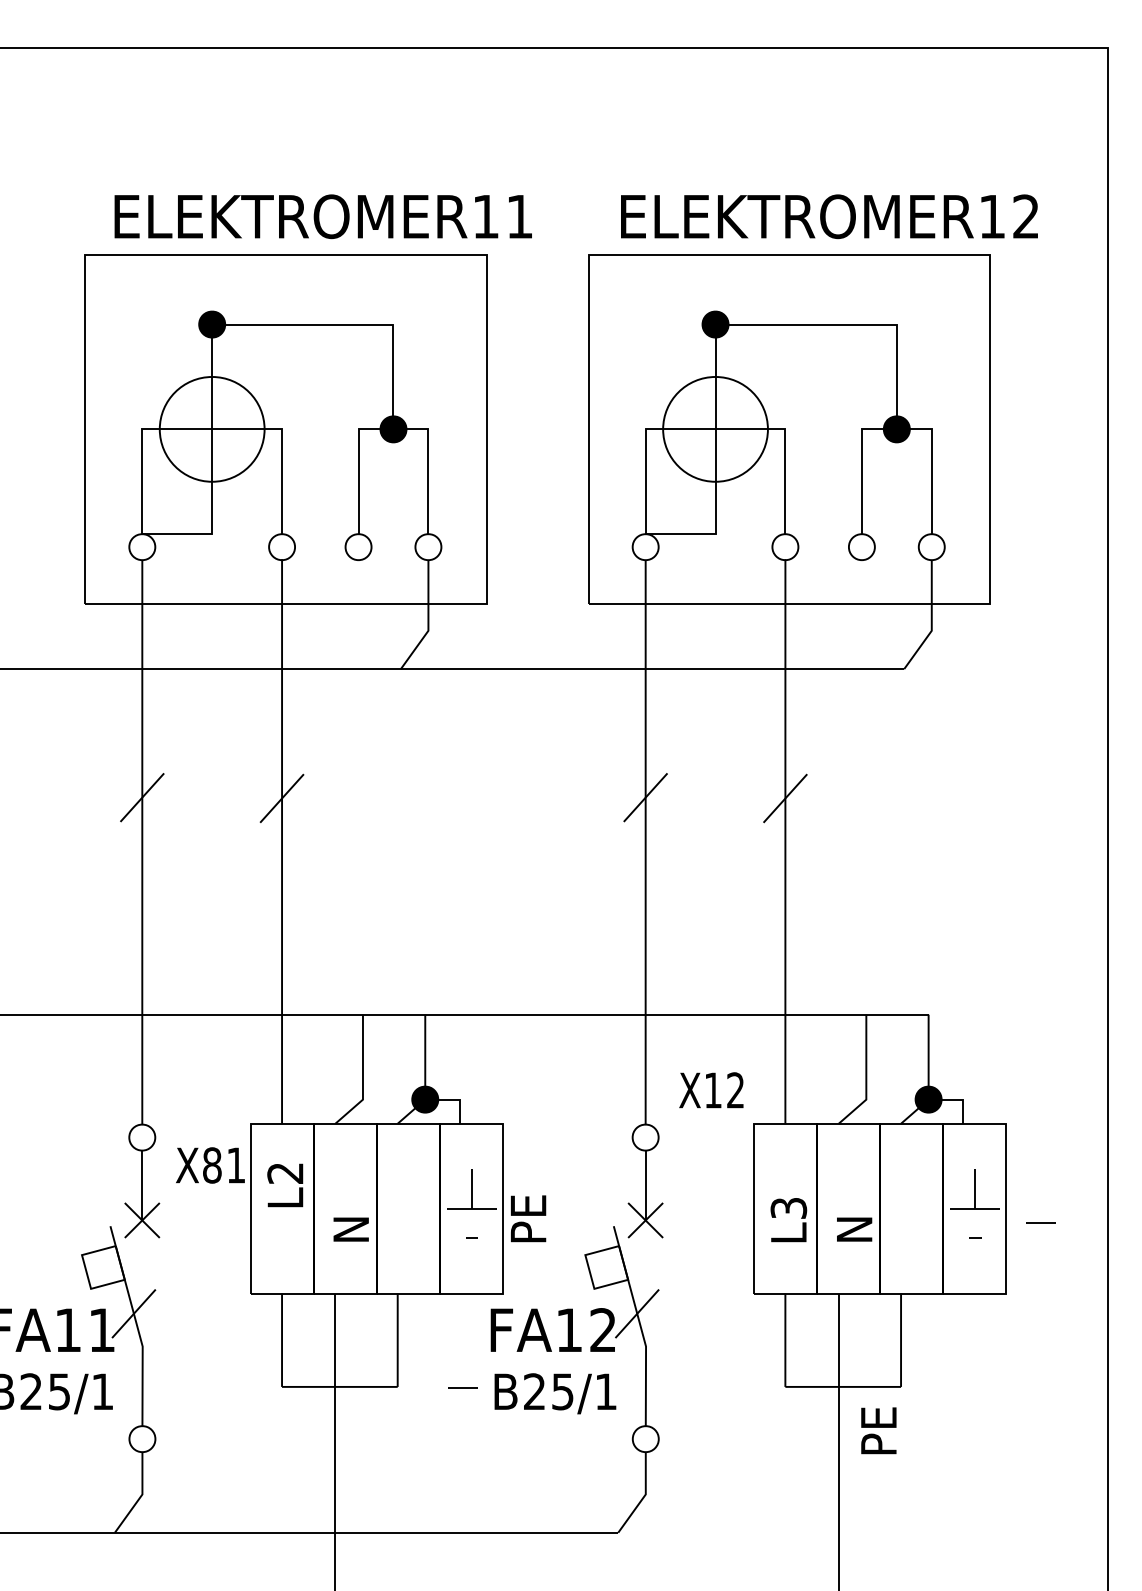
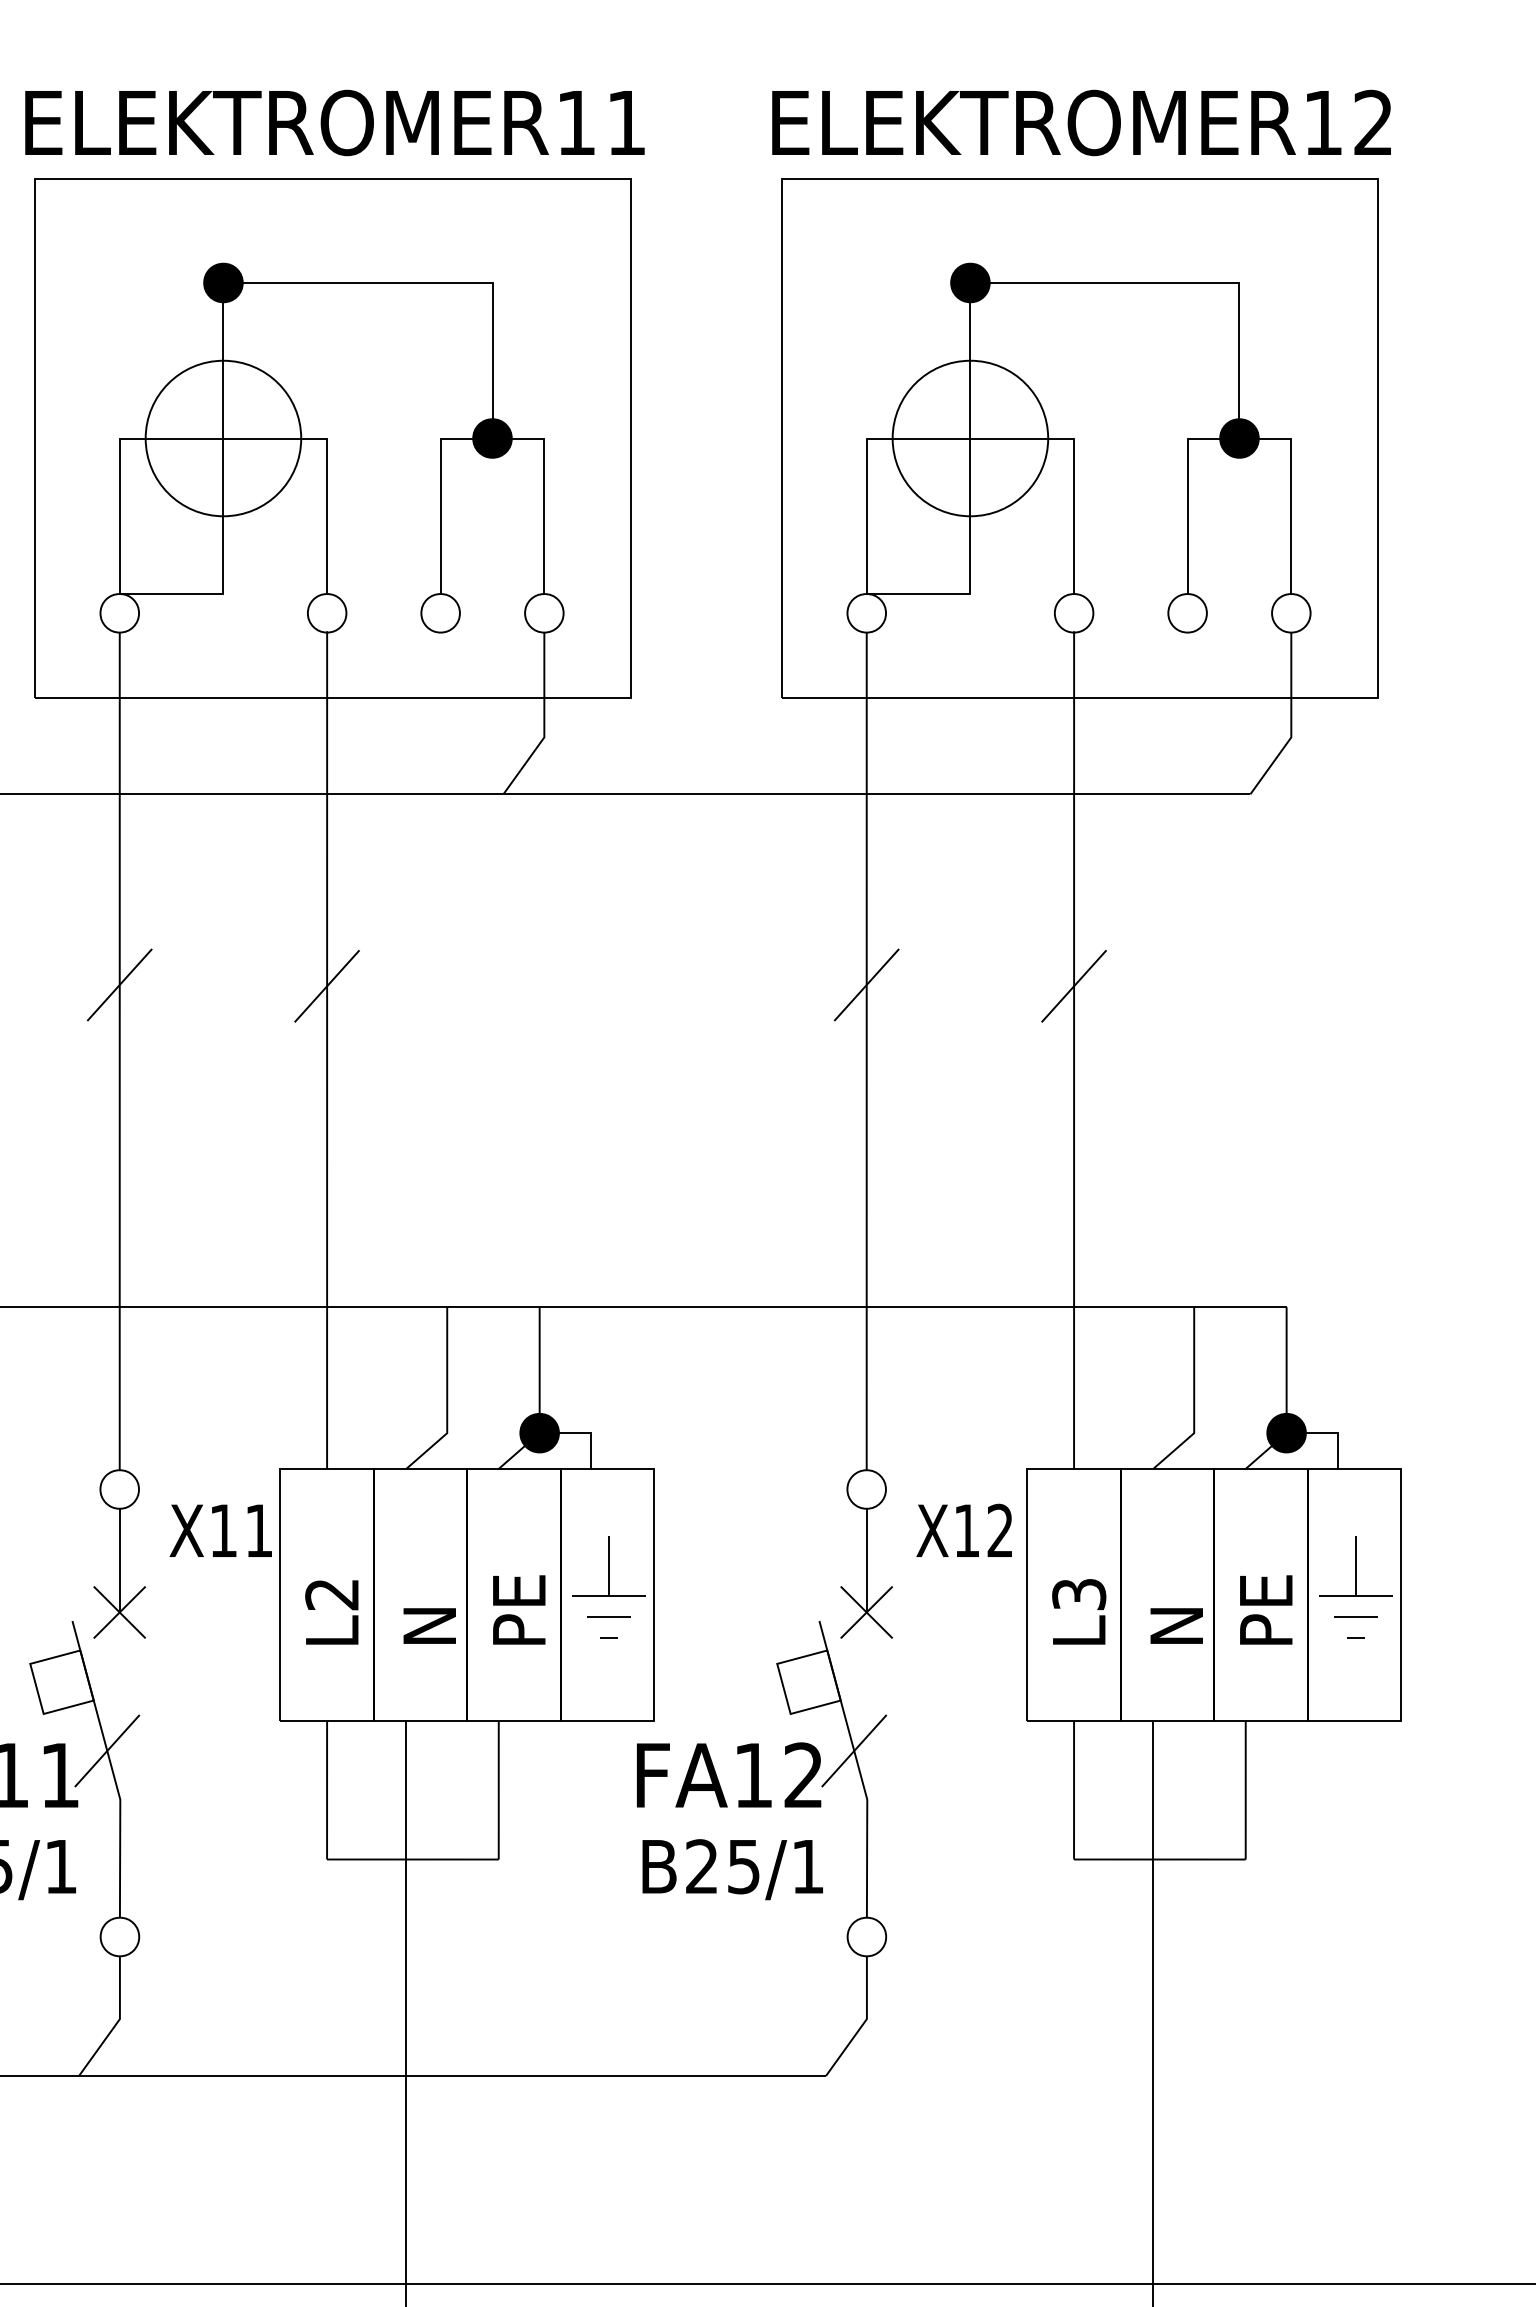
text: (322, 216) -> (333, 122), moved
text: (829, 216) -> (1081, 122), moved
text: (711, 1090) -> (964, 1530), moved
text: (212, 1165) -> (223, 1530), X81 -> X11
text: (285, 1185) -> (332, 1612), moved
text: (528, 1218) -> (519, 1609), moved
line: (1040, 1222) -> (1354, 1615), moved
line: (462, 1387) -> (608, 1615), moved
text: (878, 1430) -> (1265, 1609), moved

